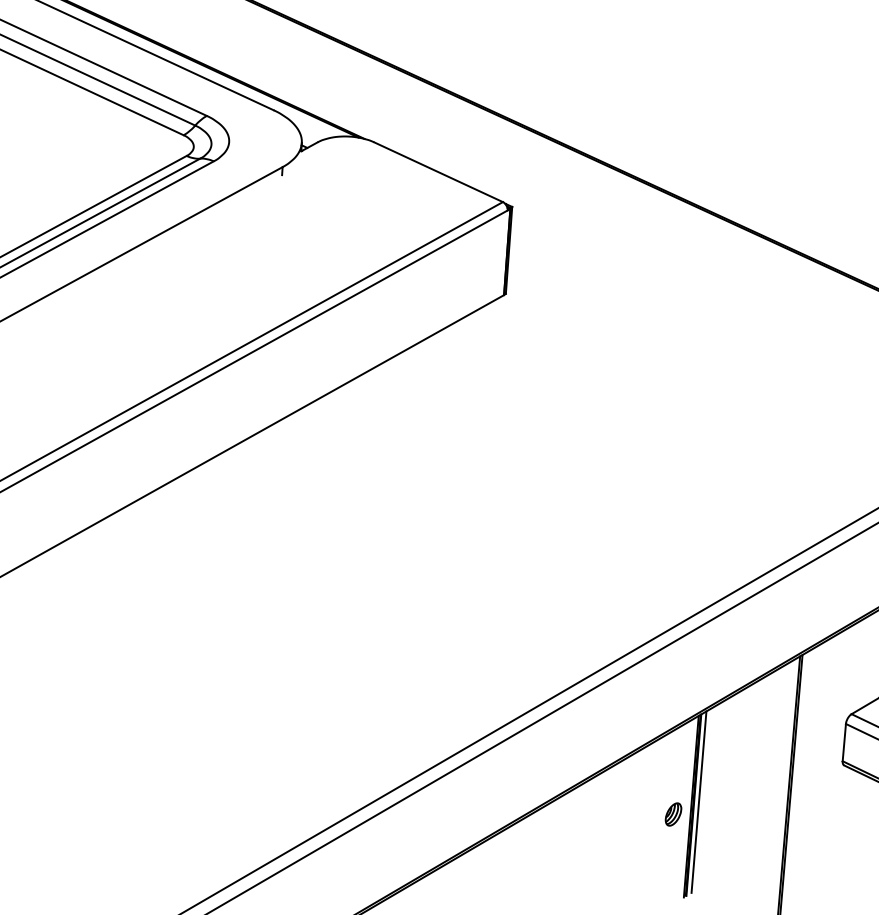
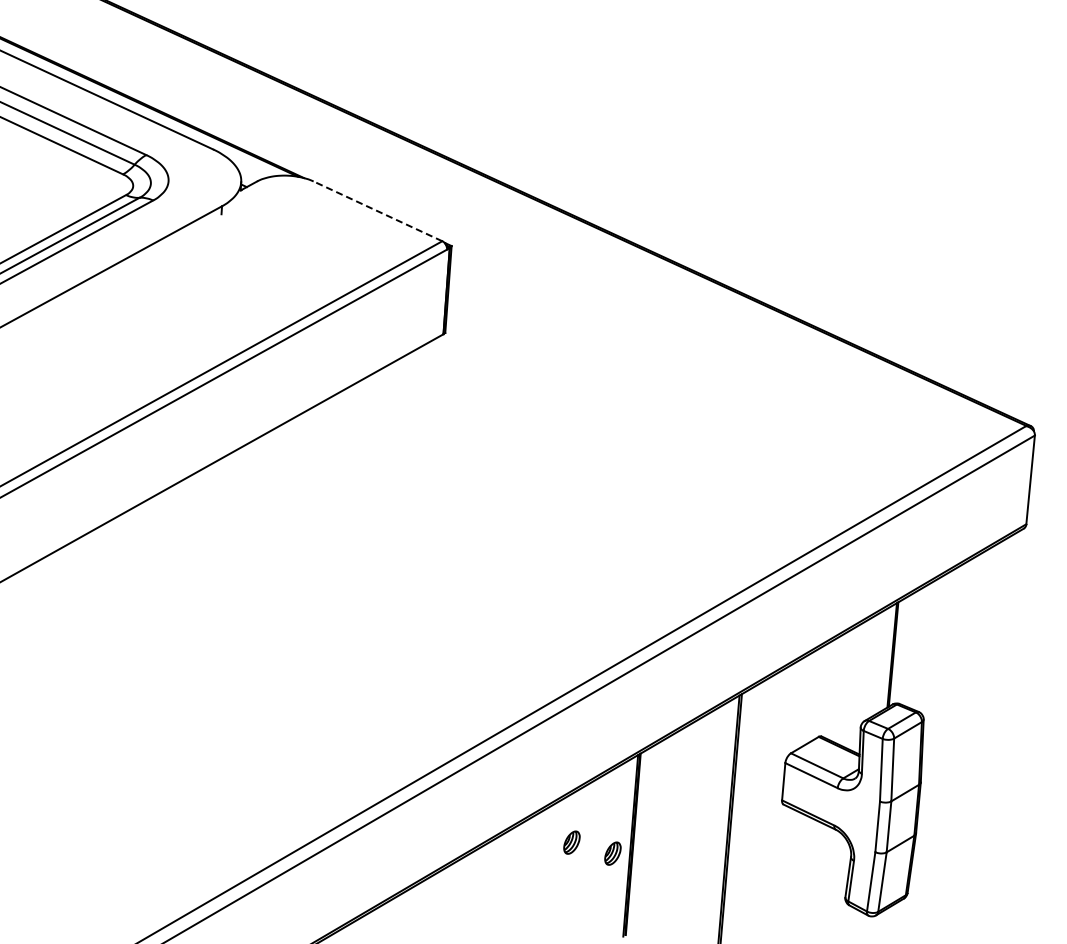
line: (438, 172) -> (377, 211), solid -> dashed
line: (698, 802) -> (637, 841), removed
part: (632, 803) -> (571, 842), added

